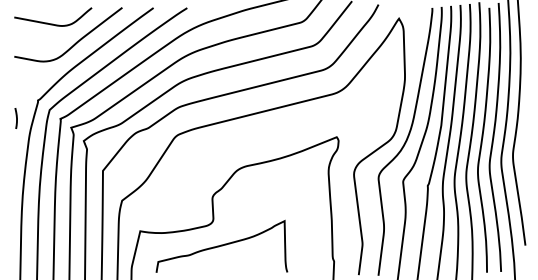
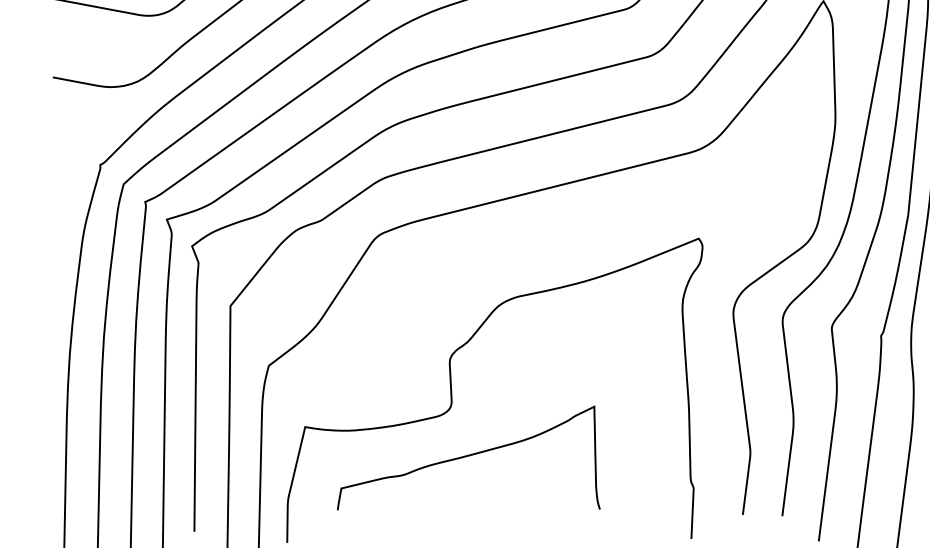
line: (16, 118) -> (57, 201), removed

